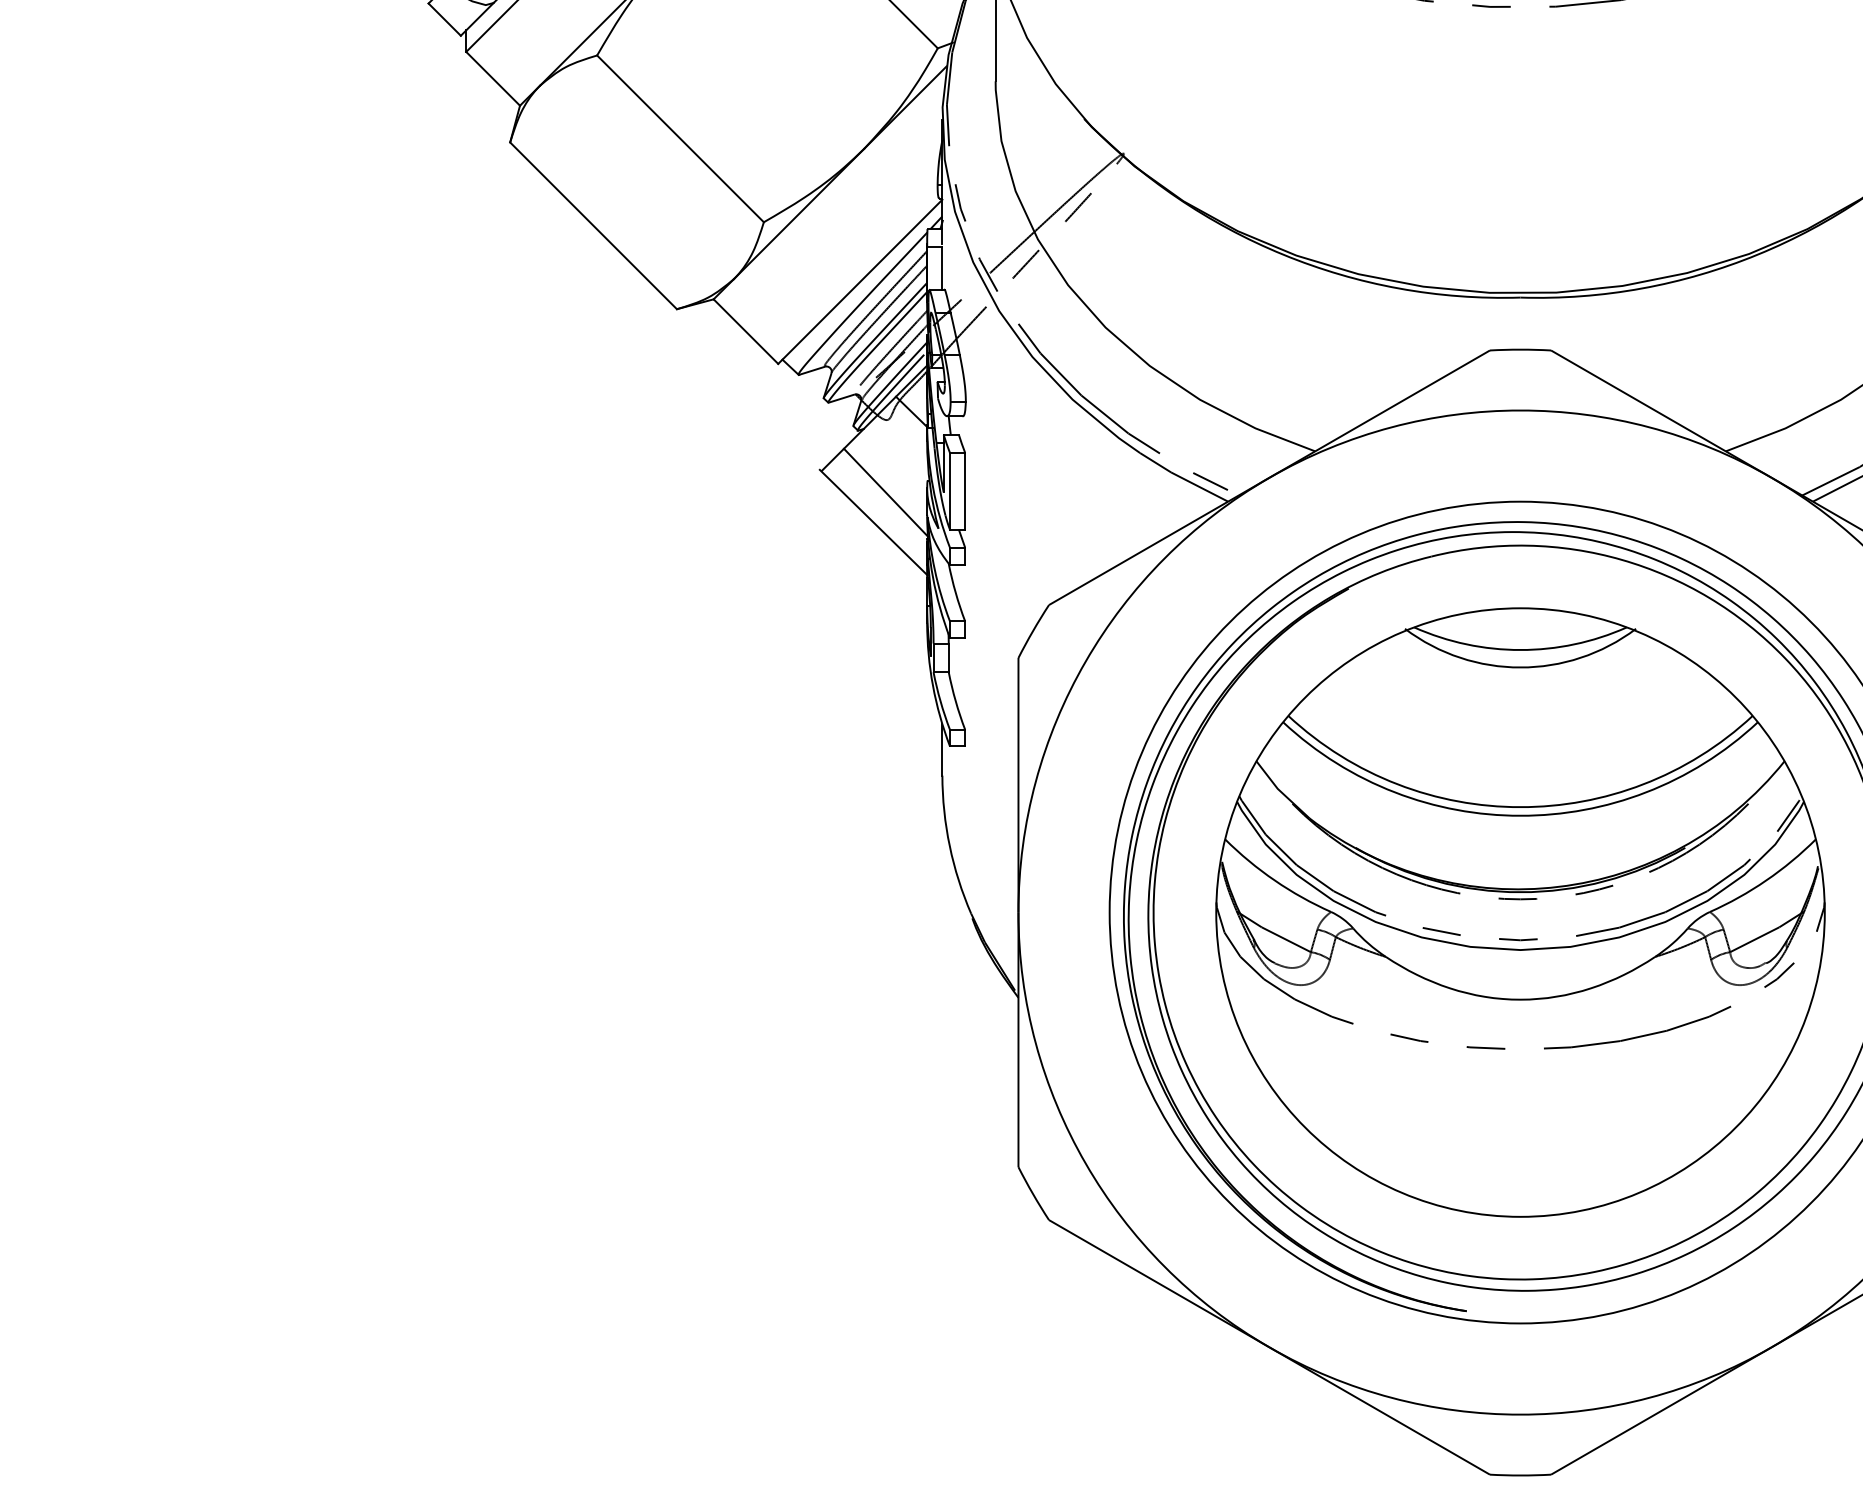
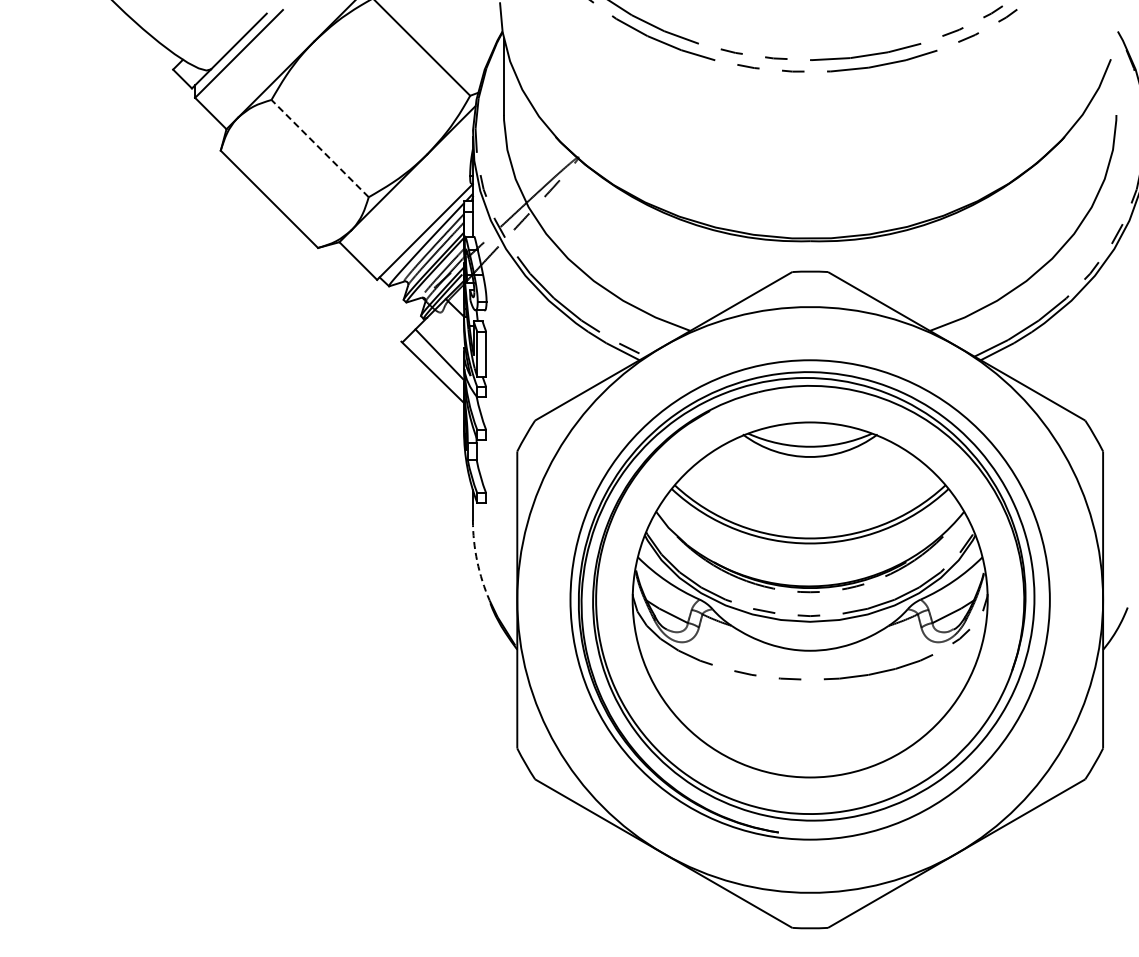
line: (681, 138) -> (320, 148), solid -> dashed
arc: (950, 846) -> (477, 561), solid -> dashed

